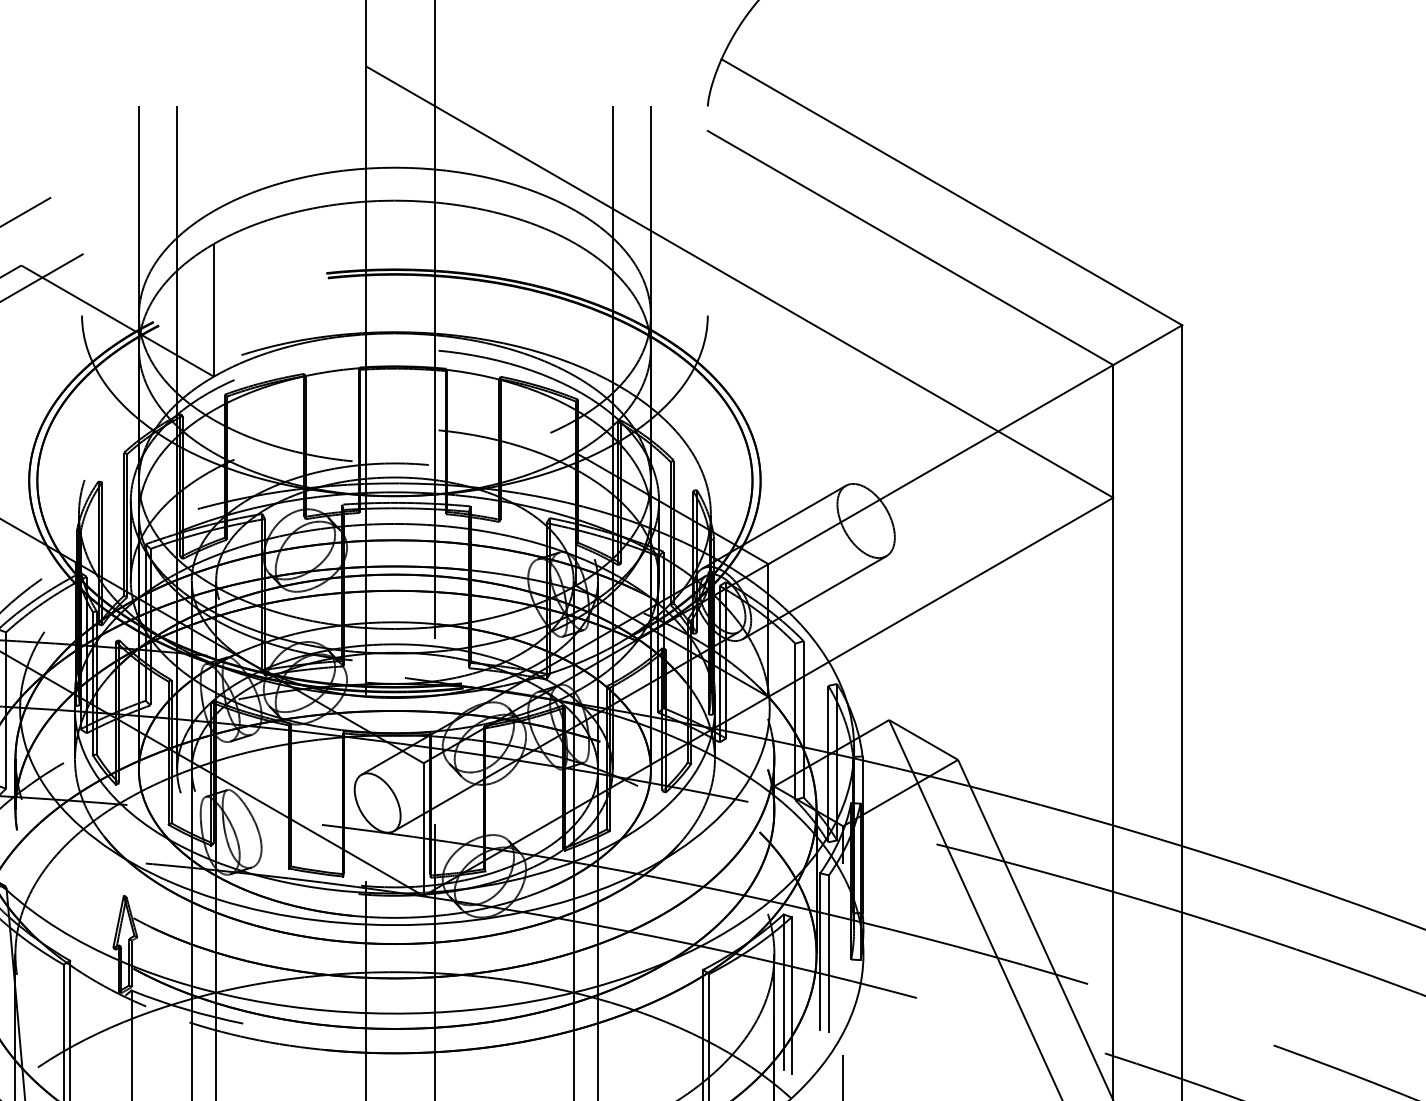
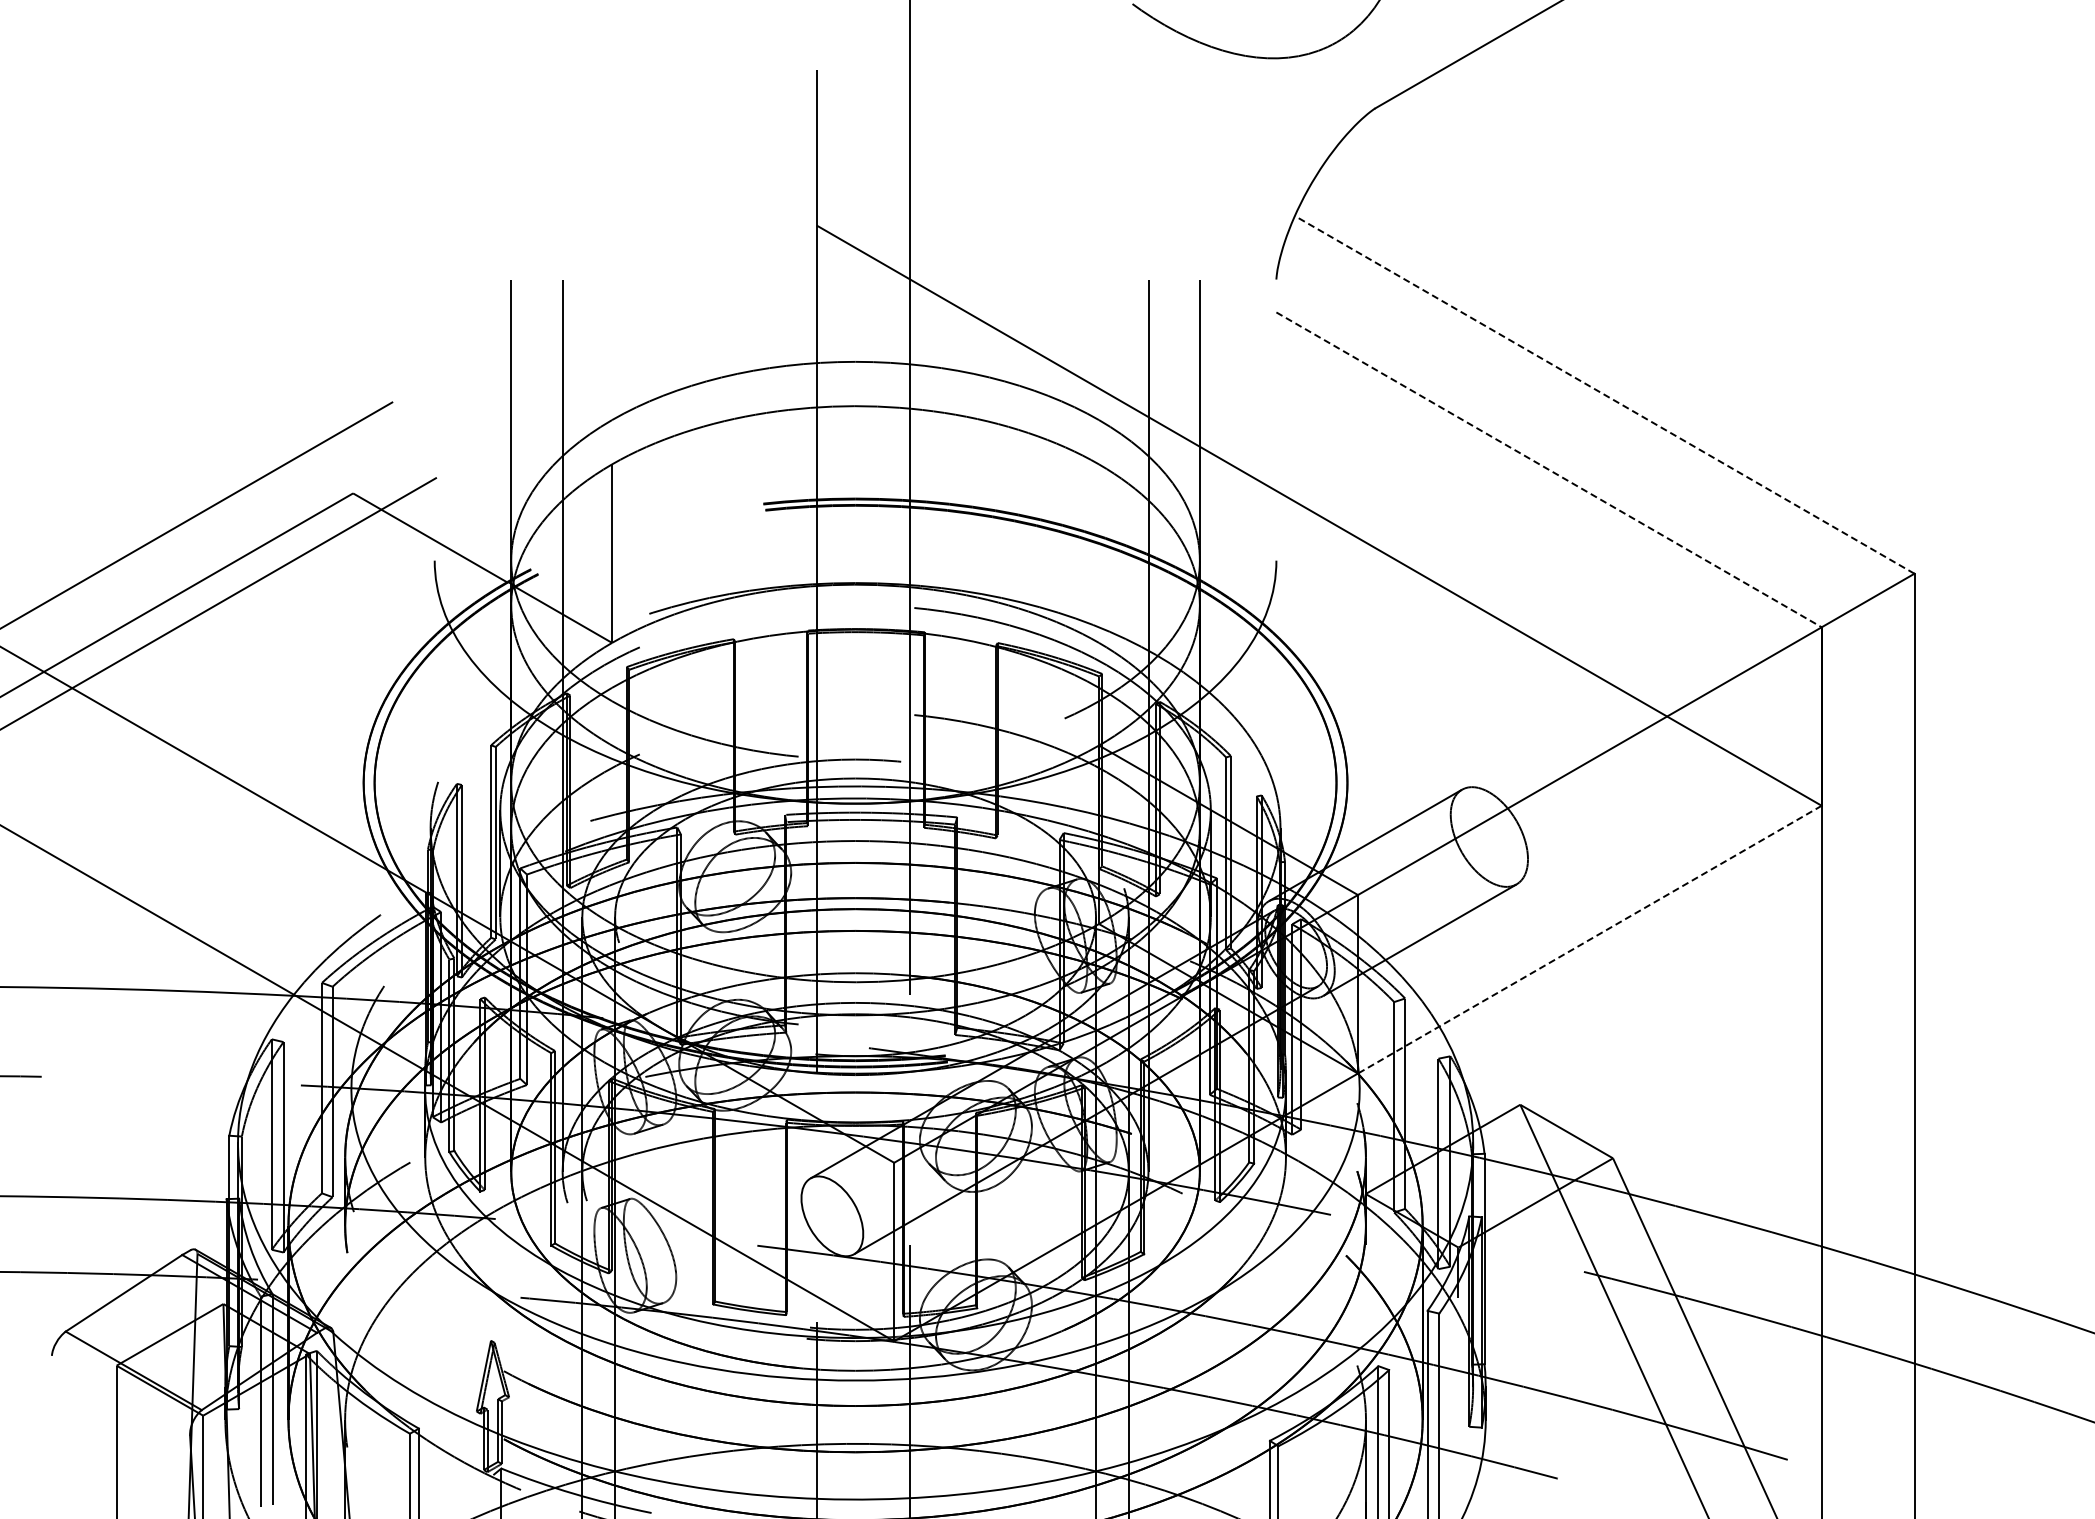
line: (951, 191) -> (1604, 394), solid -> dashed
line: (910, 247) -> (1549, 469), solid -> dashed
line: (940, 597) -> (1589, 939), solid -> dashed

